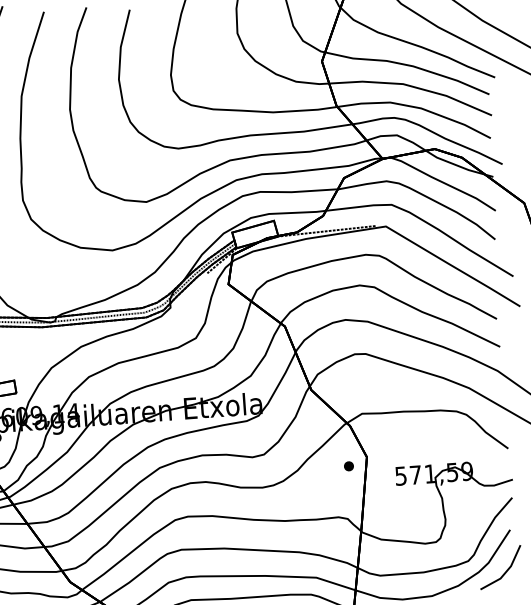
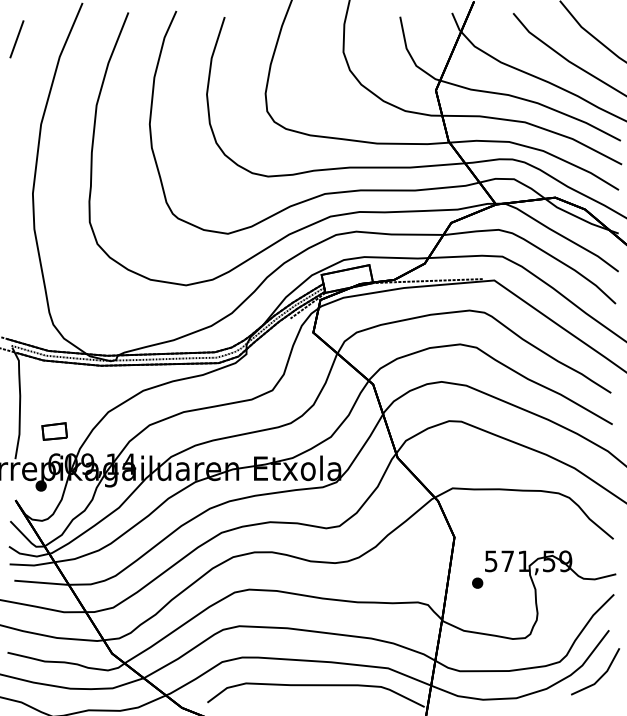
part: (348, 465) -> (477, 582), moved

